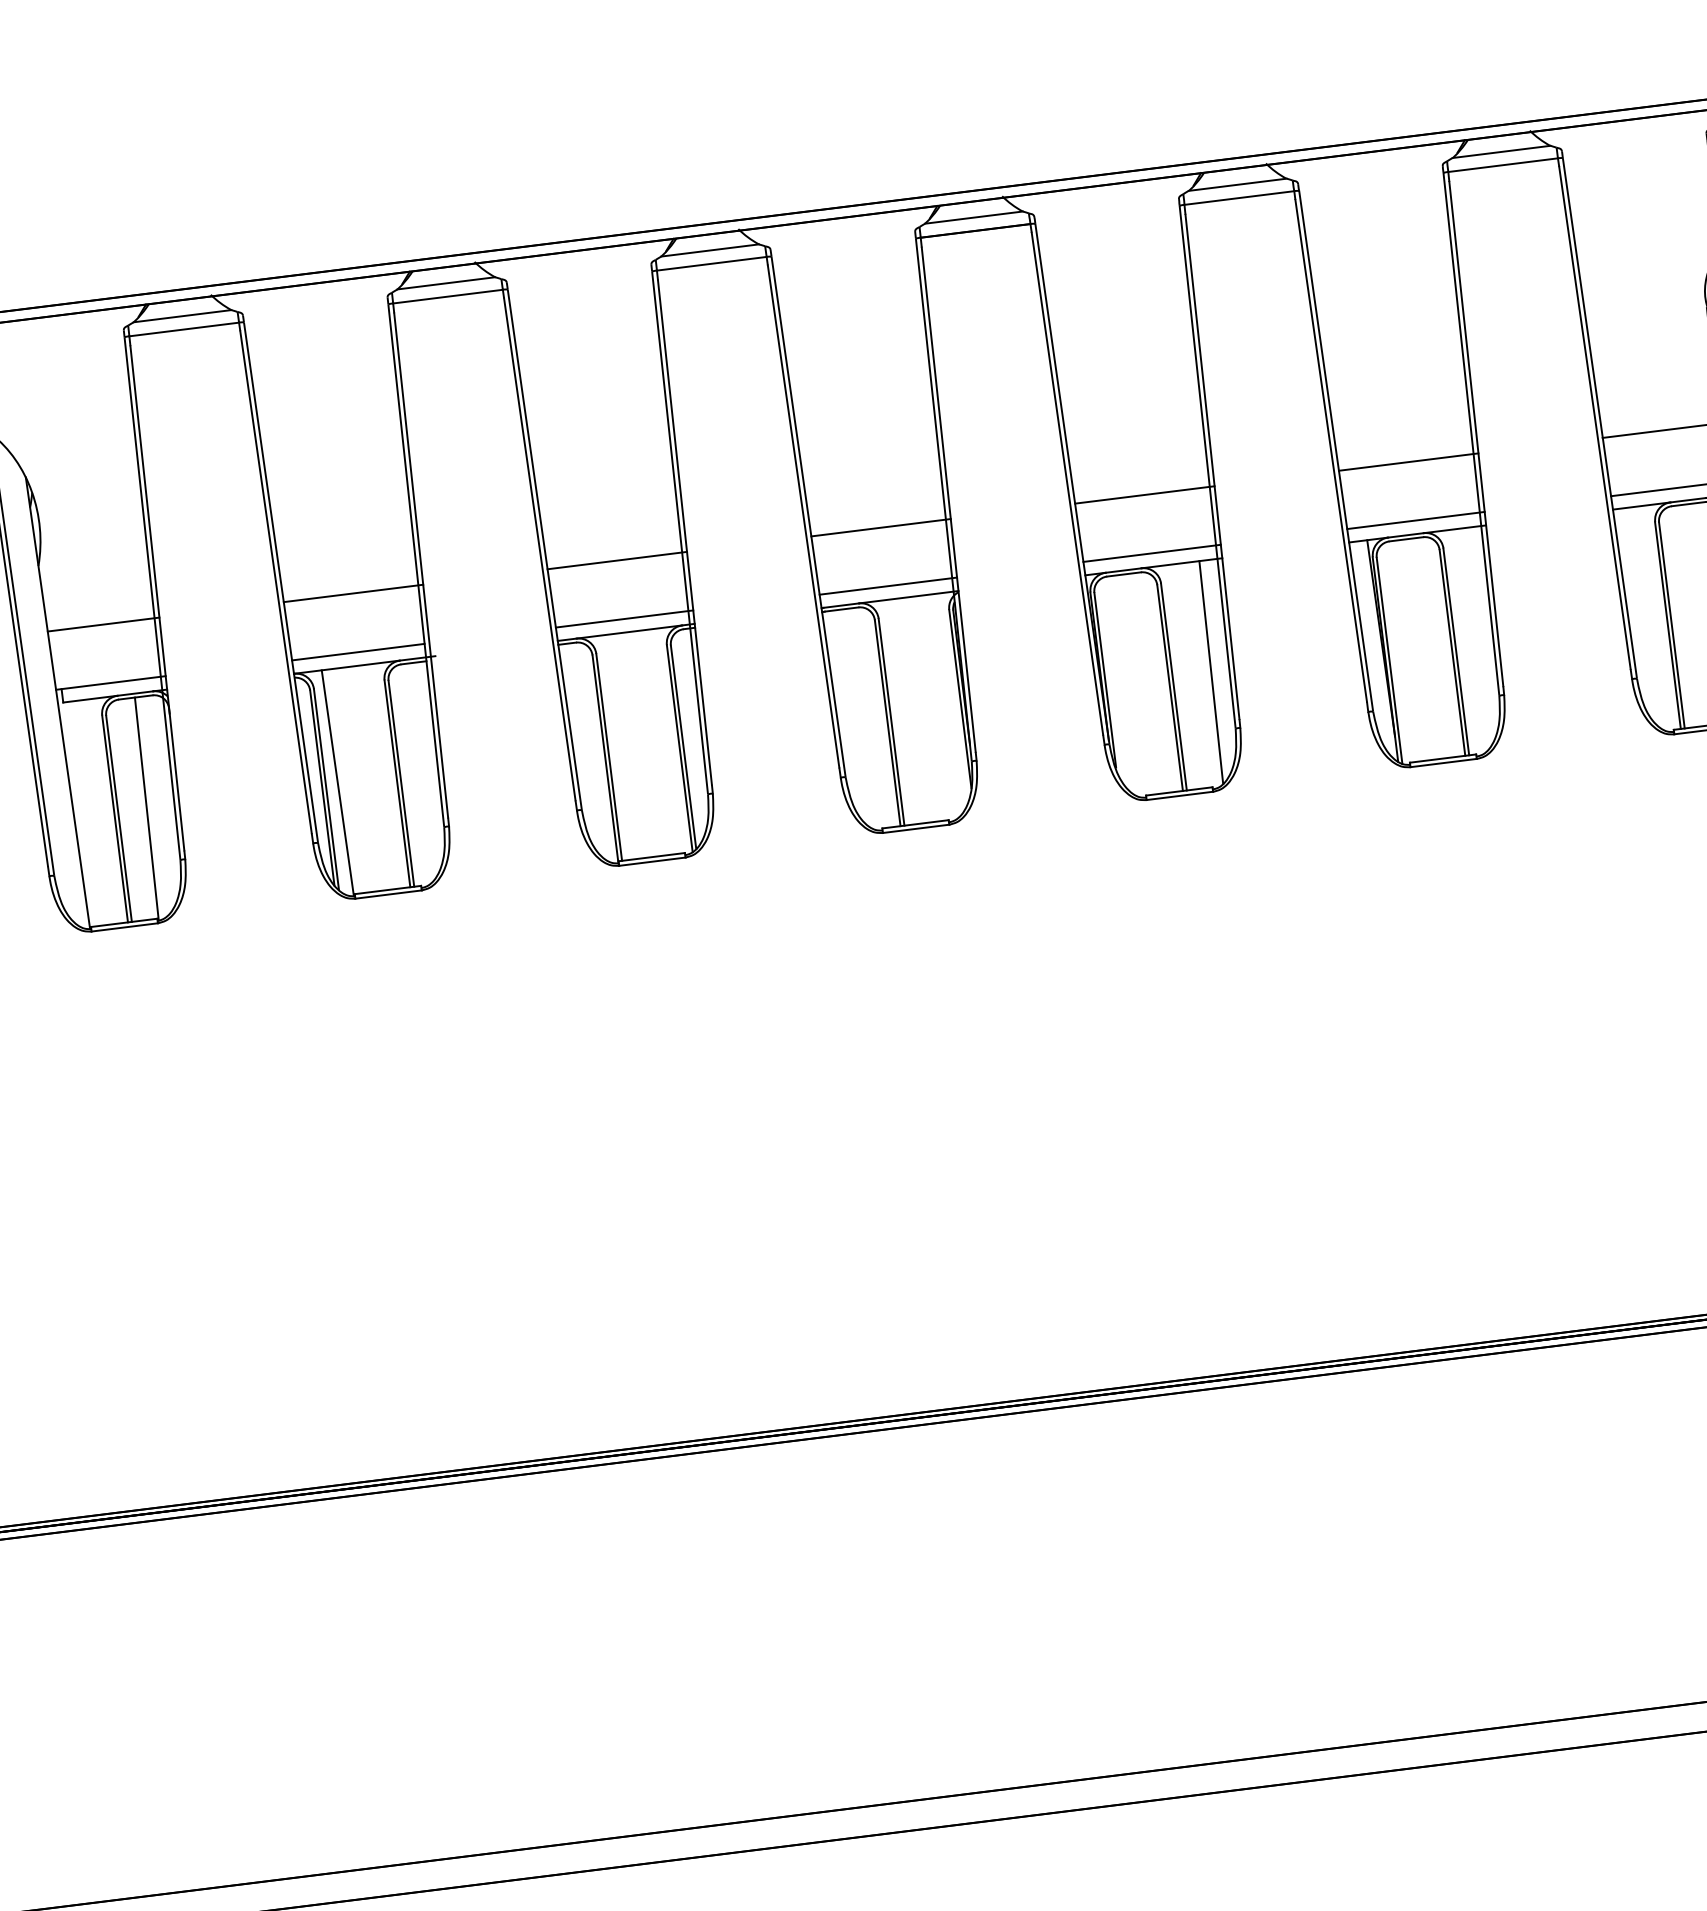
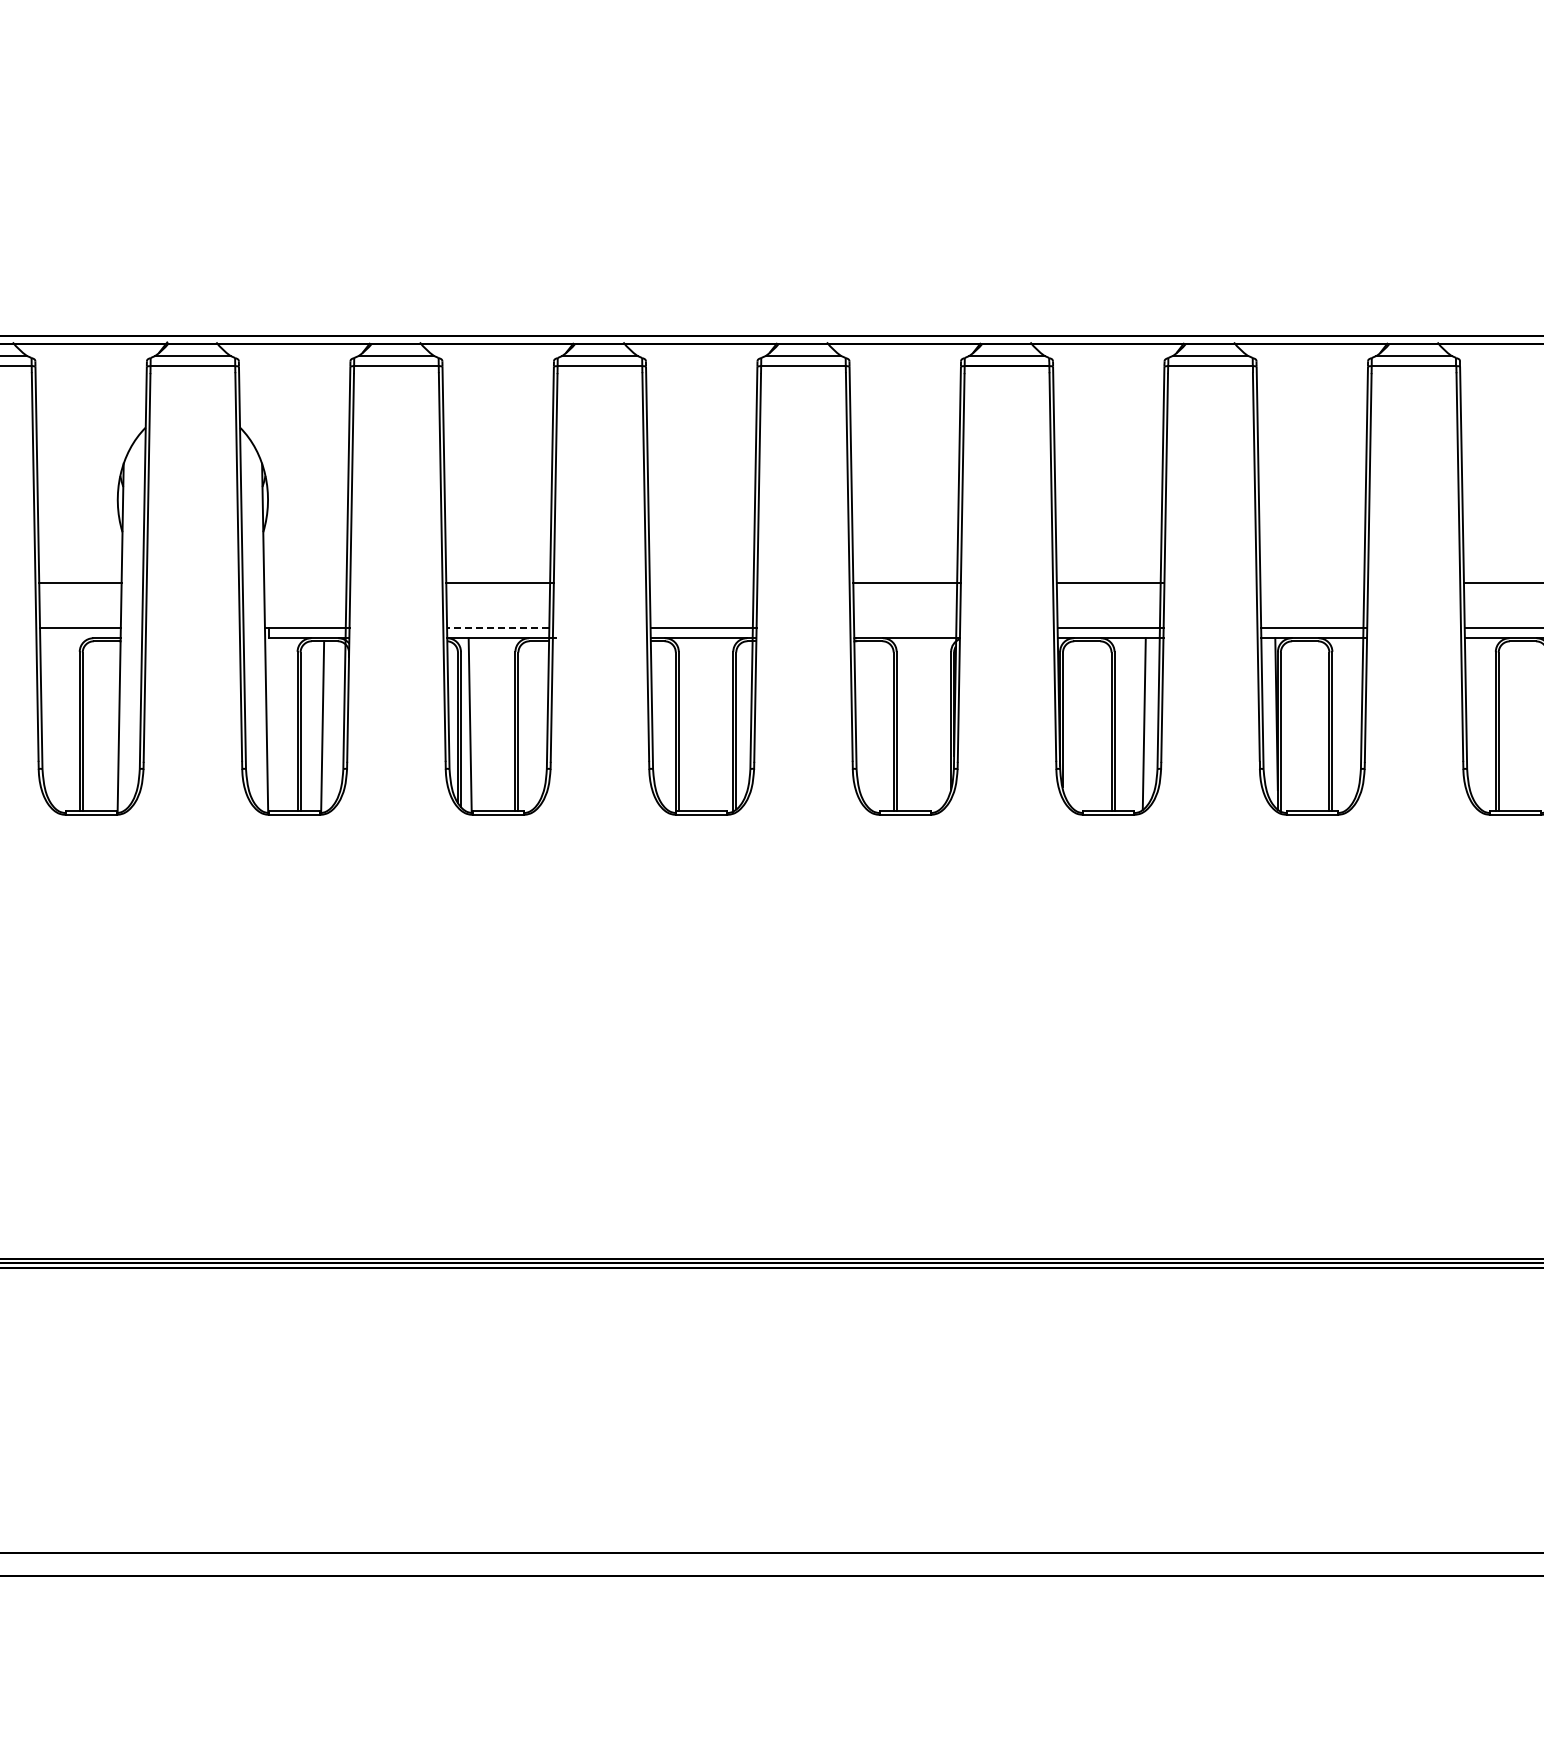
line: (1407, 461) -> (1313, 582), removed
line: (617, 560) -> (703, 582), removed
line: (888, 585) -> (907, 627), removed
line: (103, 624) -> (307, 582), removed
line: (357, 651) -> (497, 627), solid -> dashed

